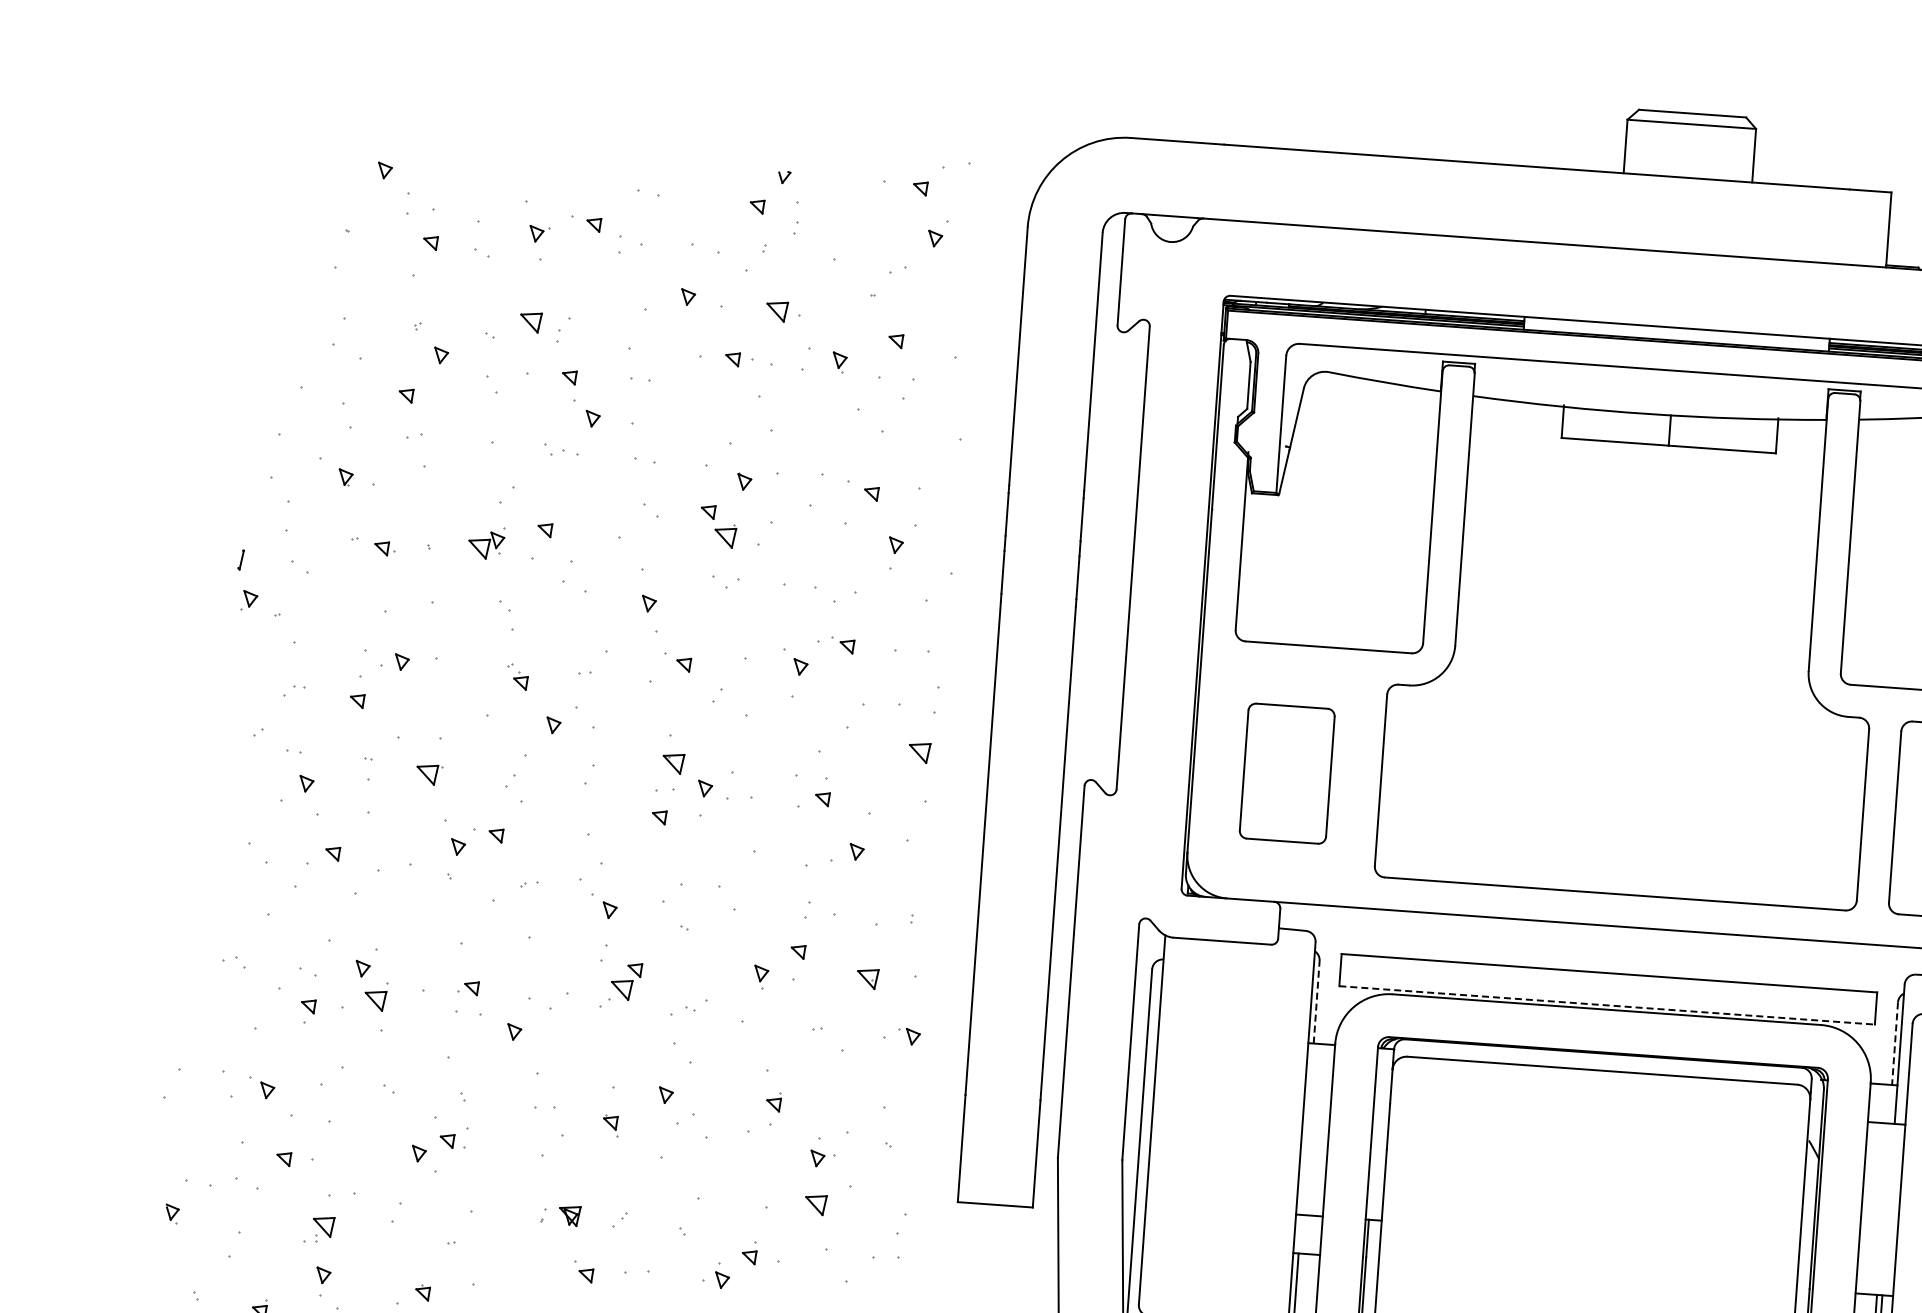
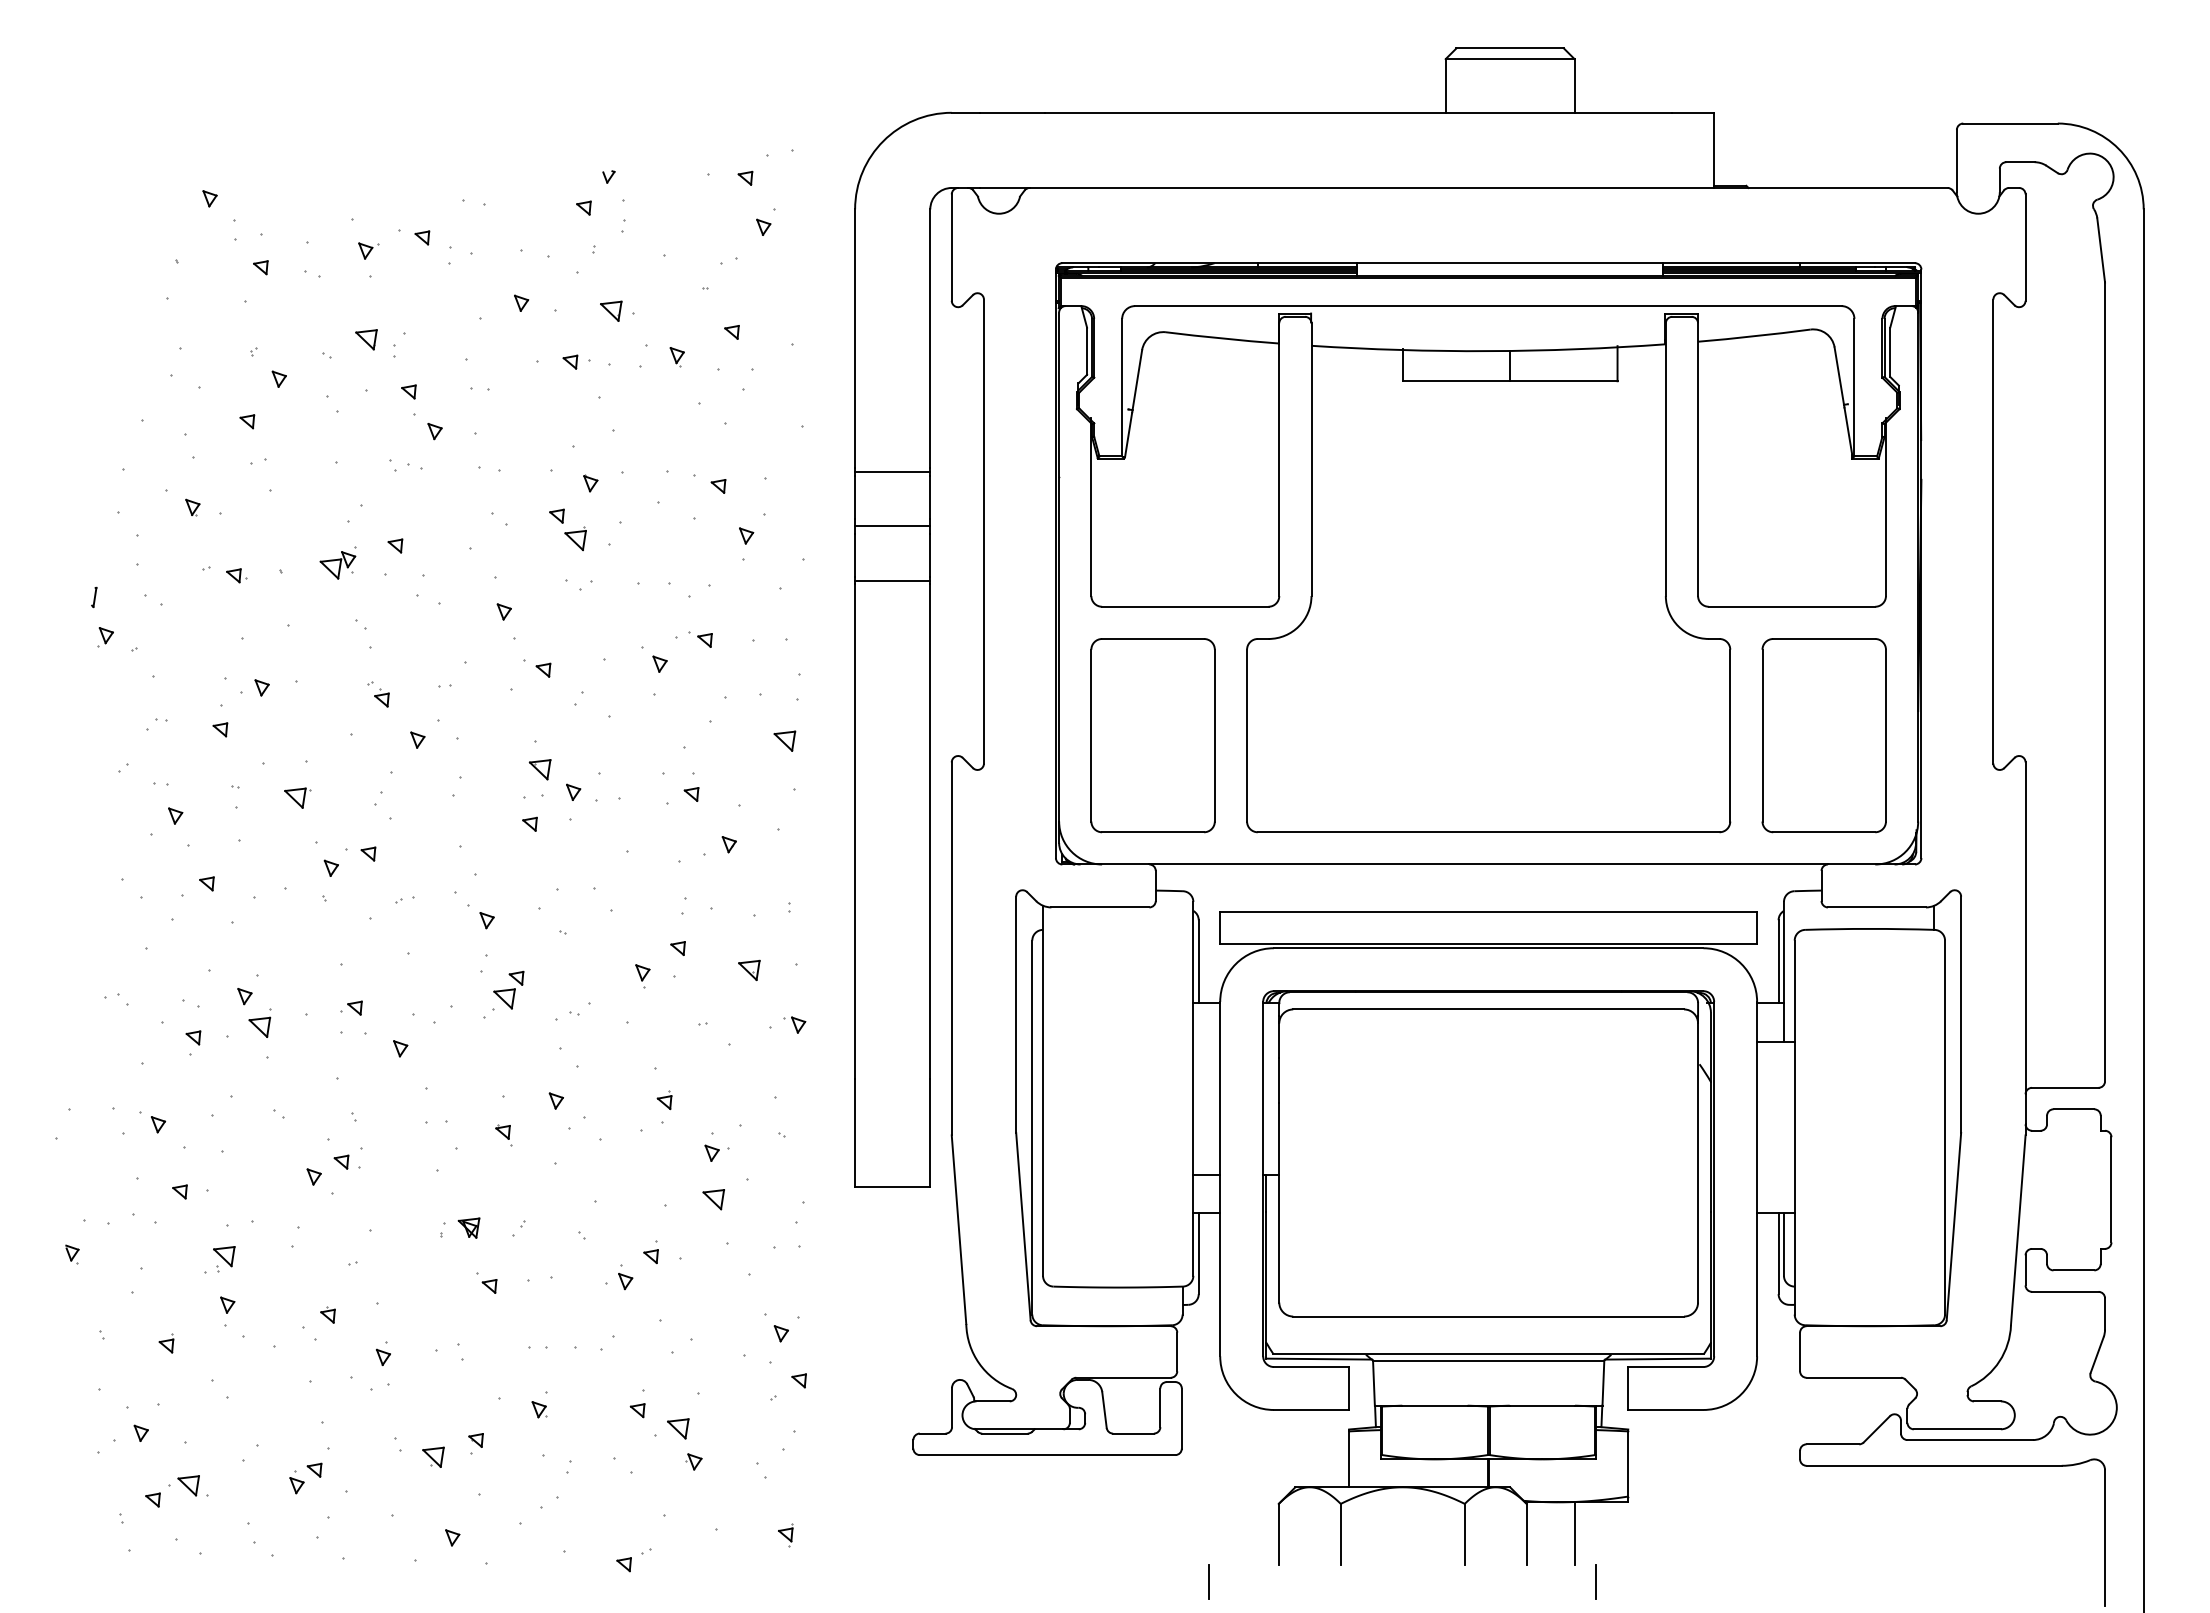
line: (1046, 491) -> (892, 471), added
line: (1042, 546) -> (892, 526), added
line: (1038, 600) -> (892, 580), added
part: (1286, 773) -> (1152, 735), size x1.43
line: (1316, 1002) -> (1198, 961), dashed -> solid
line: (1607, 1004) -> (1489, 943), dashed -> solid
line: (1894, 1044) -> (1778, 962), dashed -> solid

